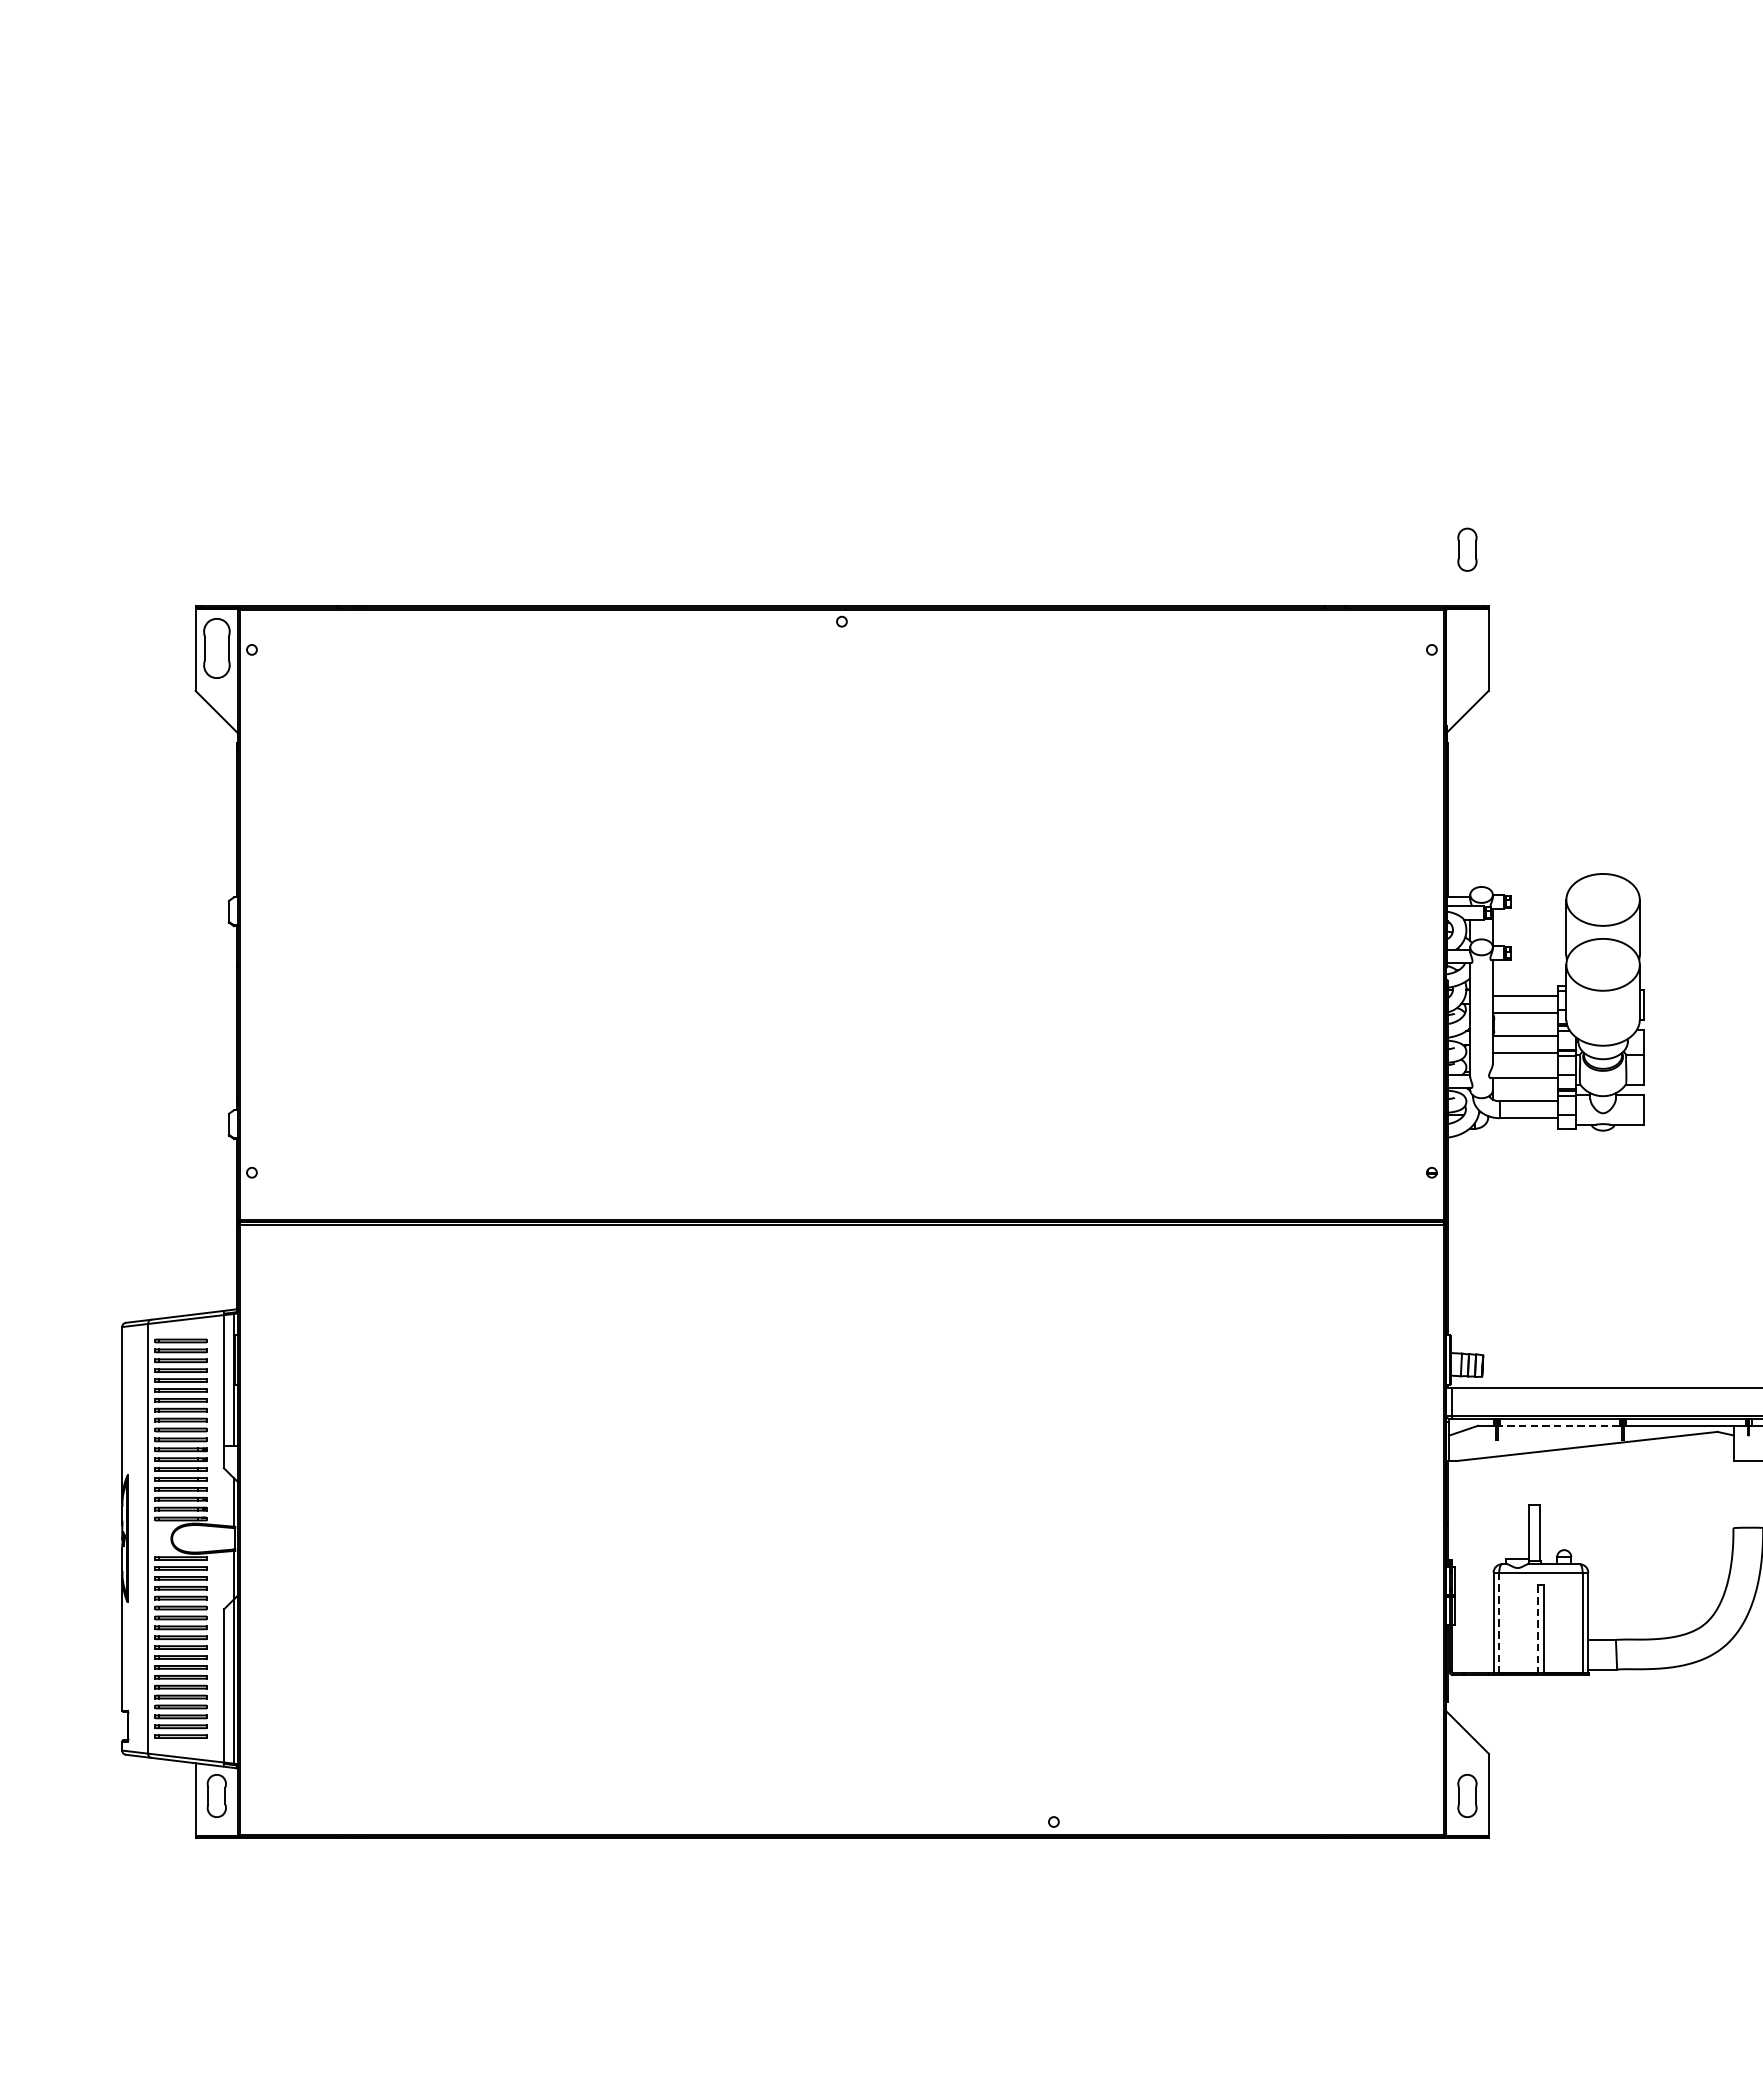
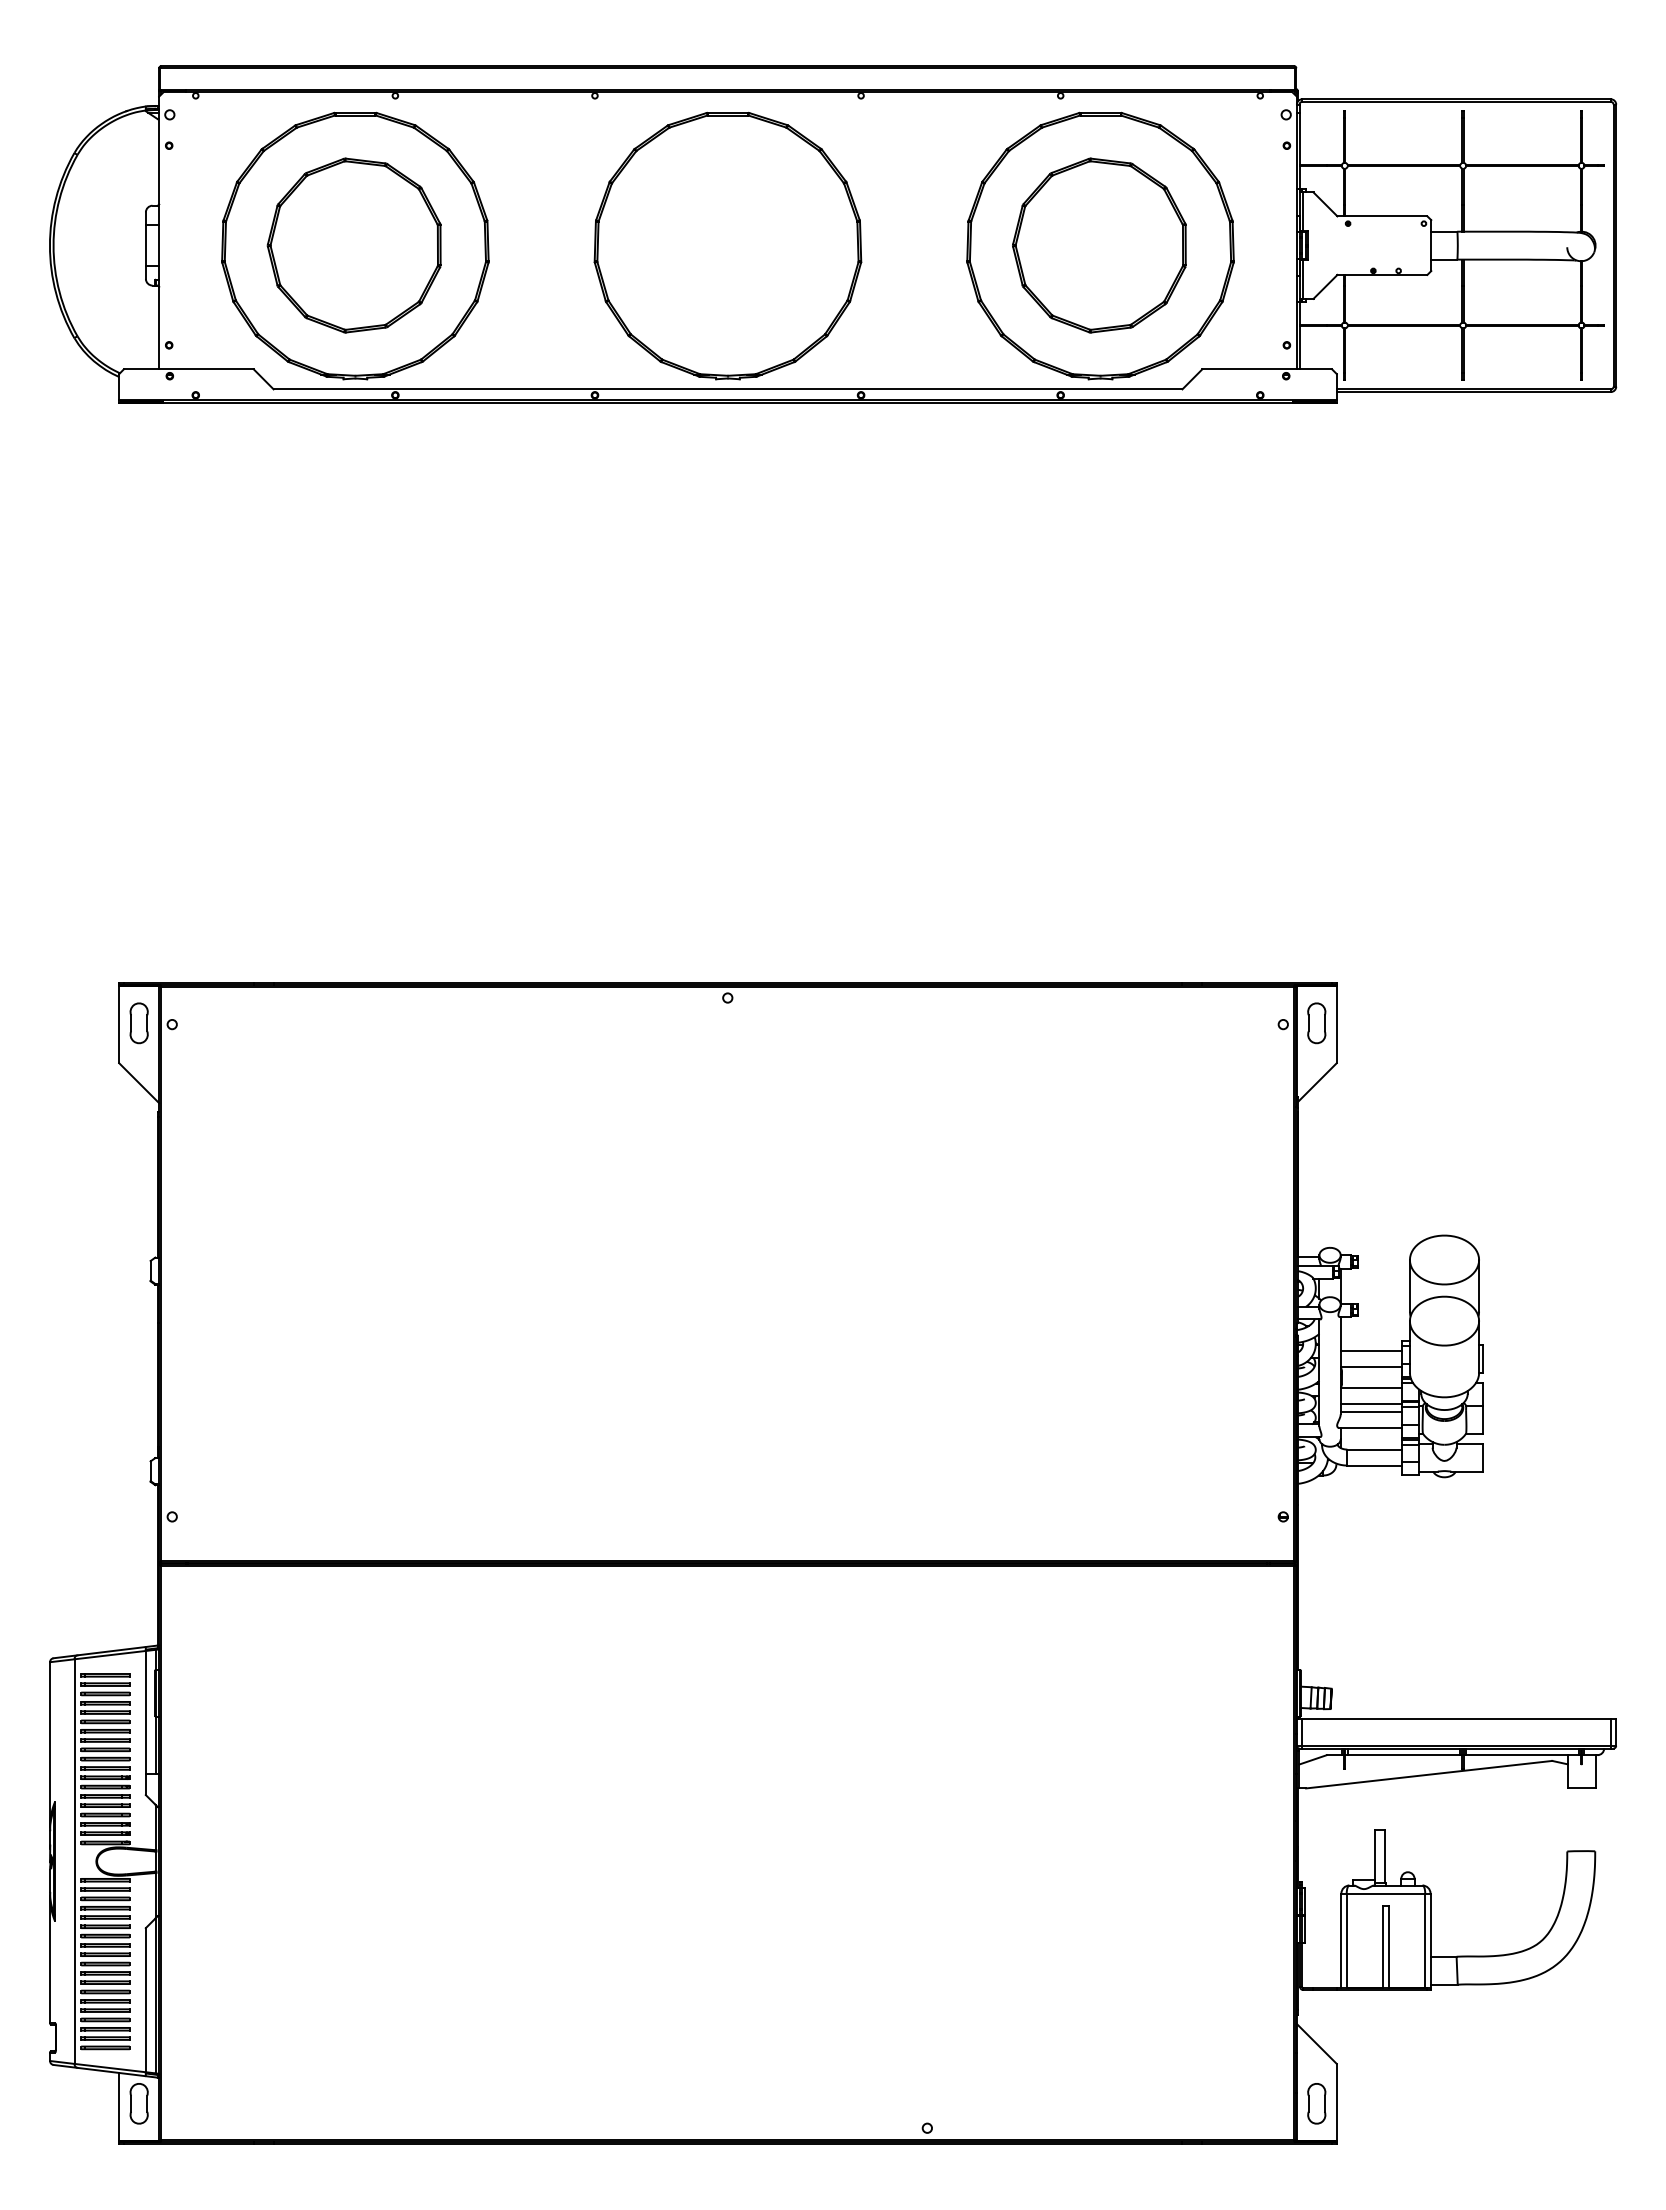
part: (1467, 549) -> (1316, 1023), moved
part: (216, 648) -> (138, 1023), size x0.71
line: (1524, 1060) -> (1370, 1411), added
line: (1559, 1426) -> (1403, 1755), dashed -> solid
line: (1499, 1623) -> (1346, 1941), dashed -> solid
line: (1538, 1630) -> (1383, 1947), dashed -> solid

